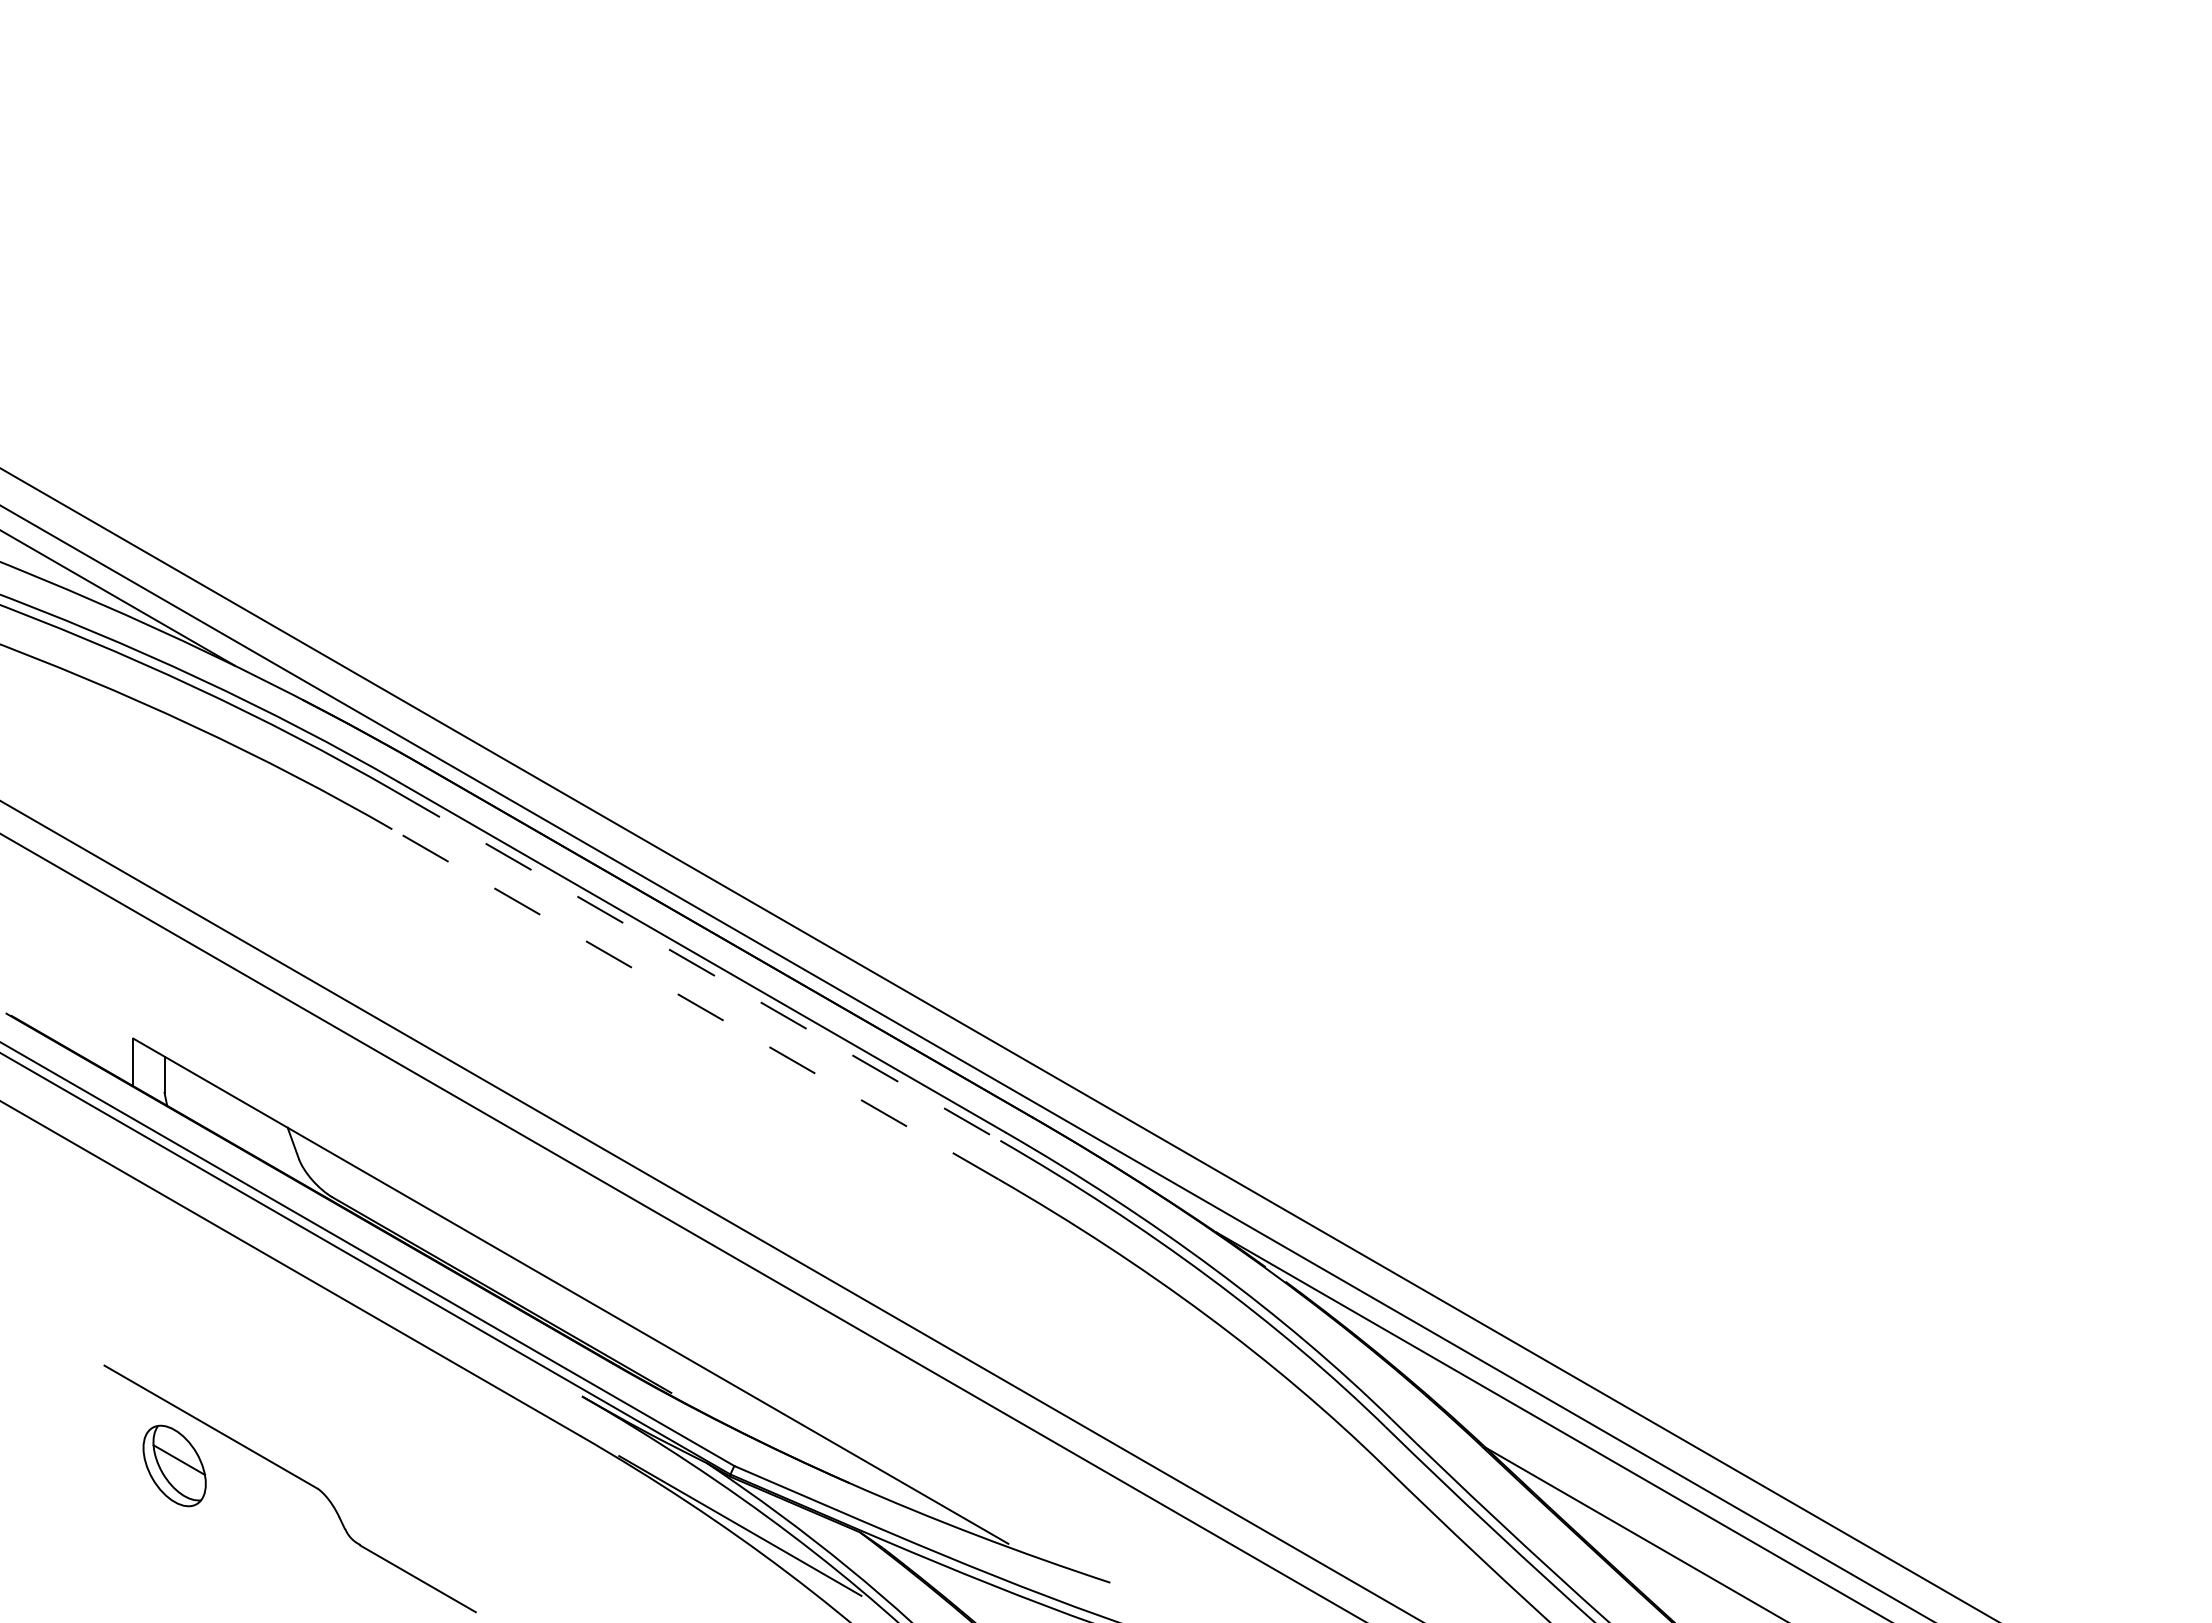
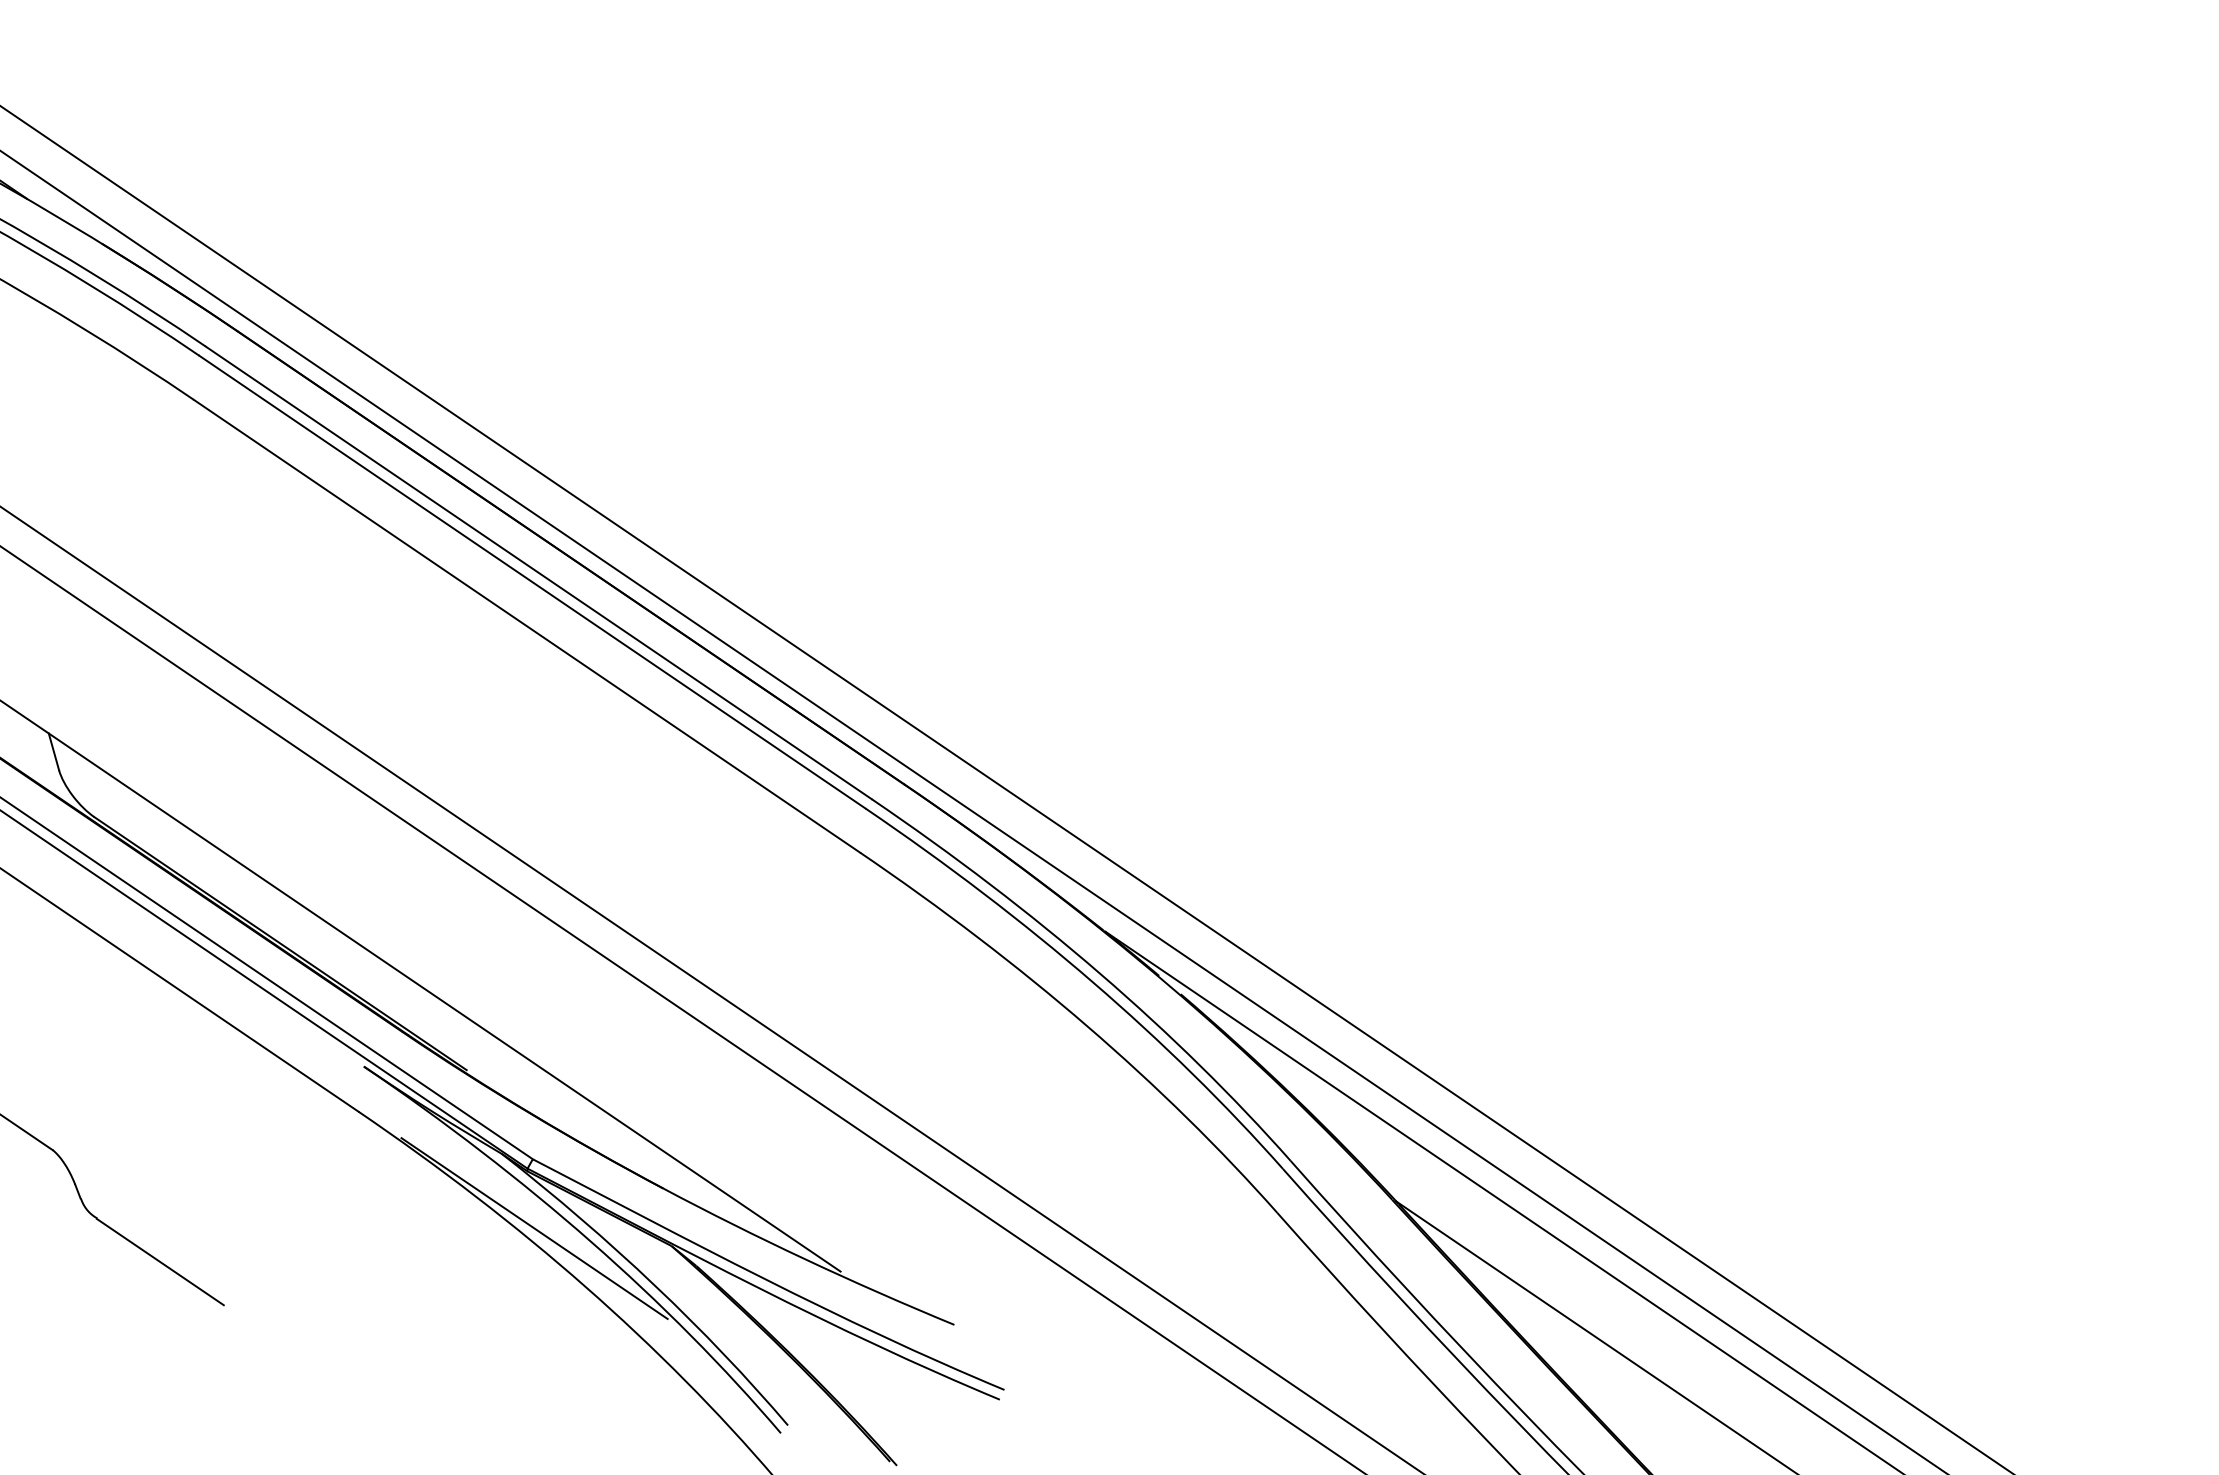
line: (697, 965) -> (532, 581), dashed -> solid
line: (695, 1004) -> (527, 626), dashed -> solid

